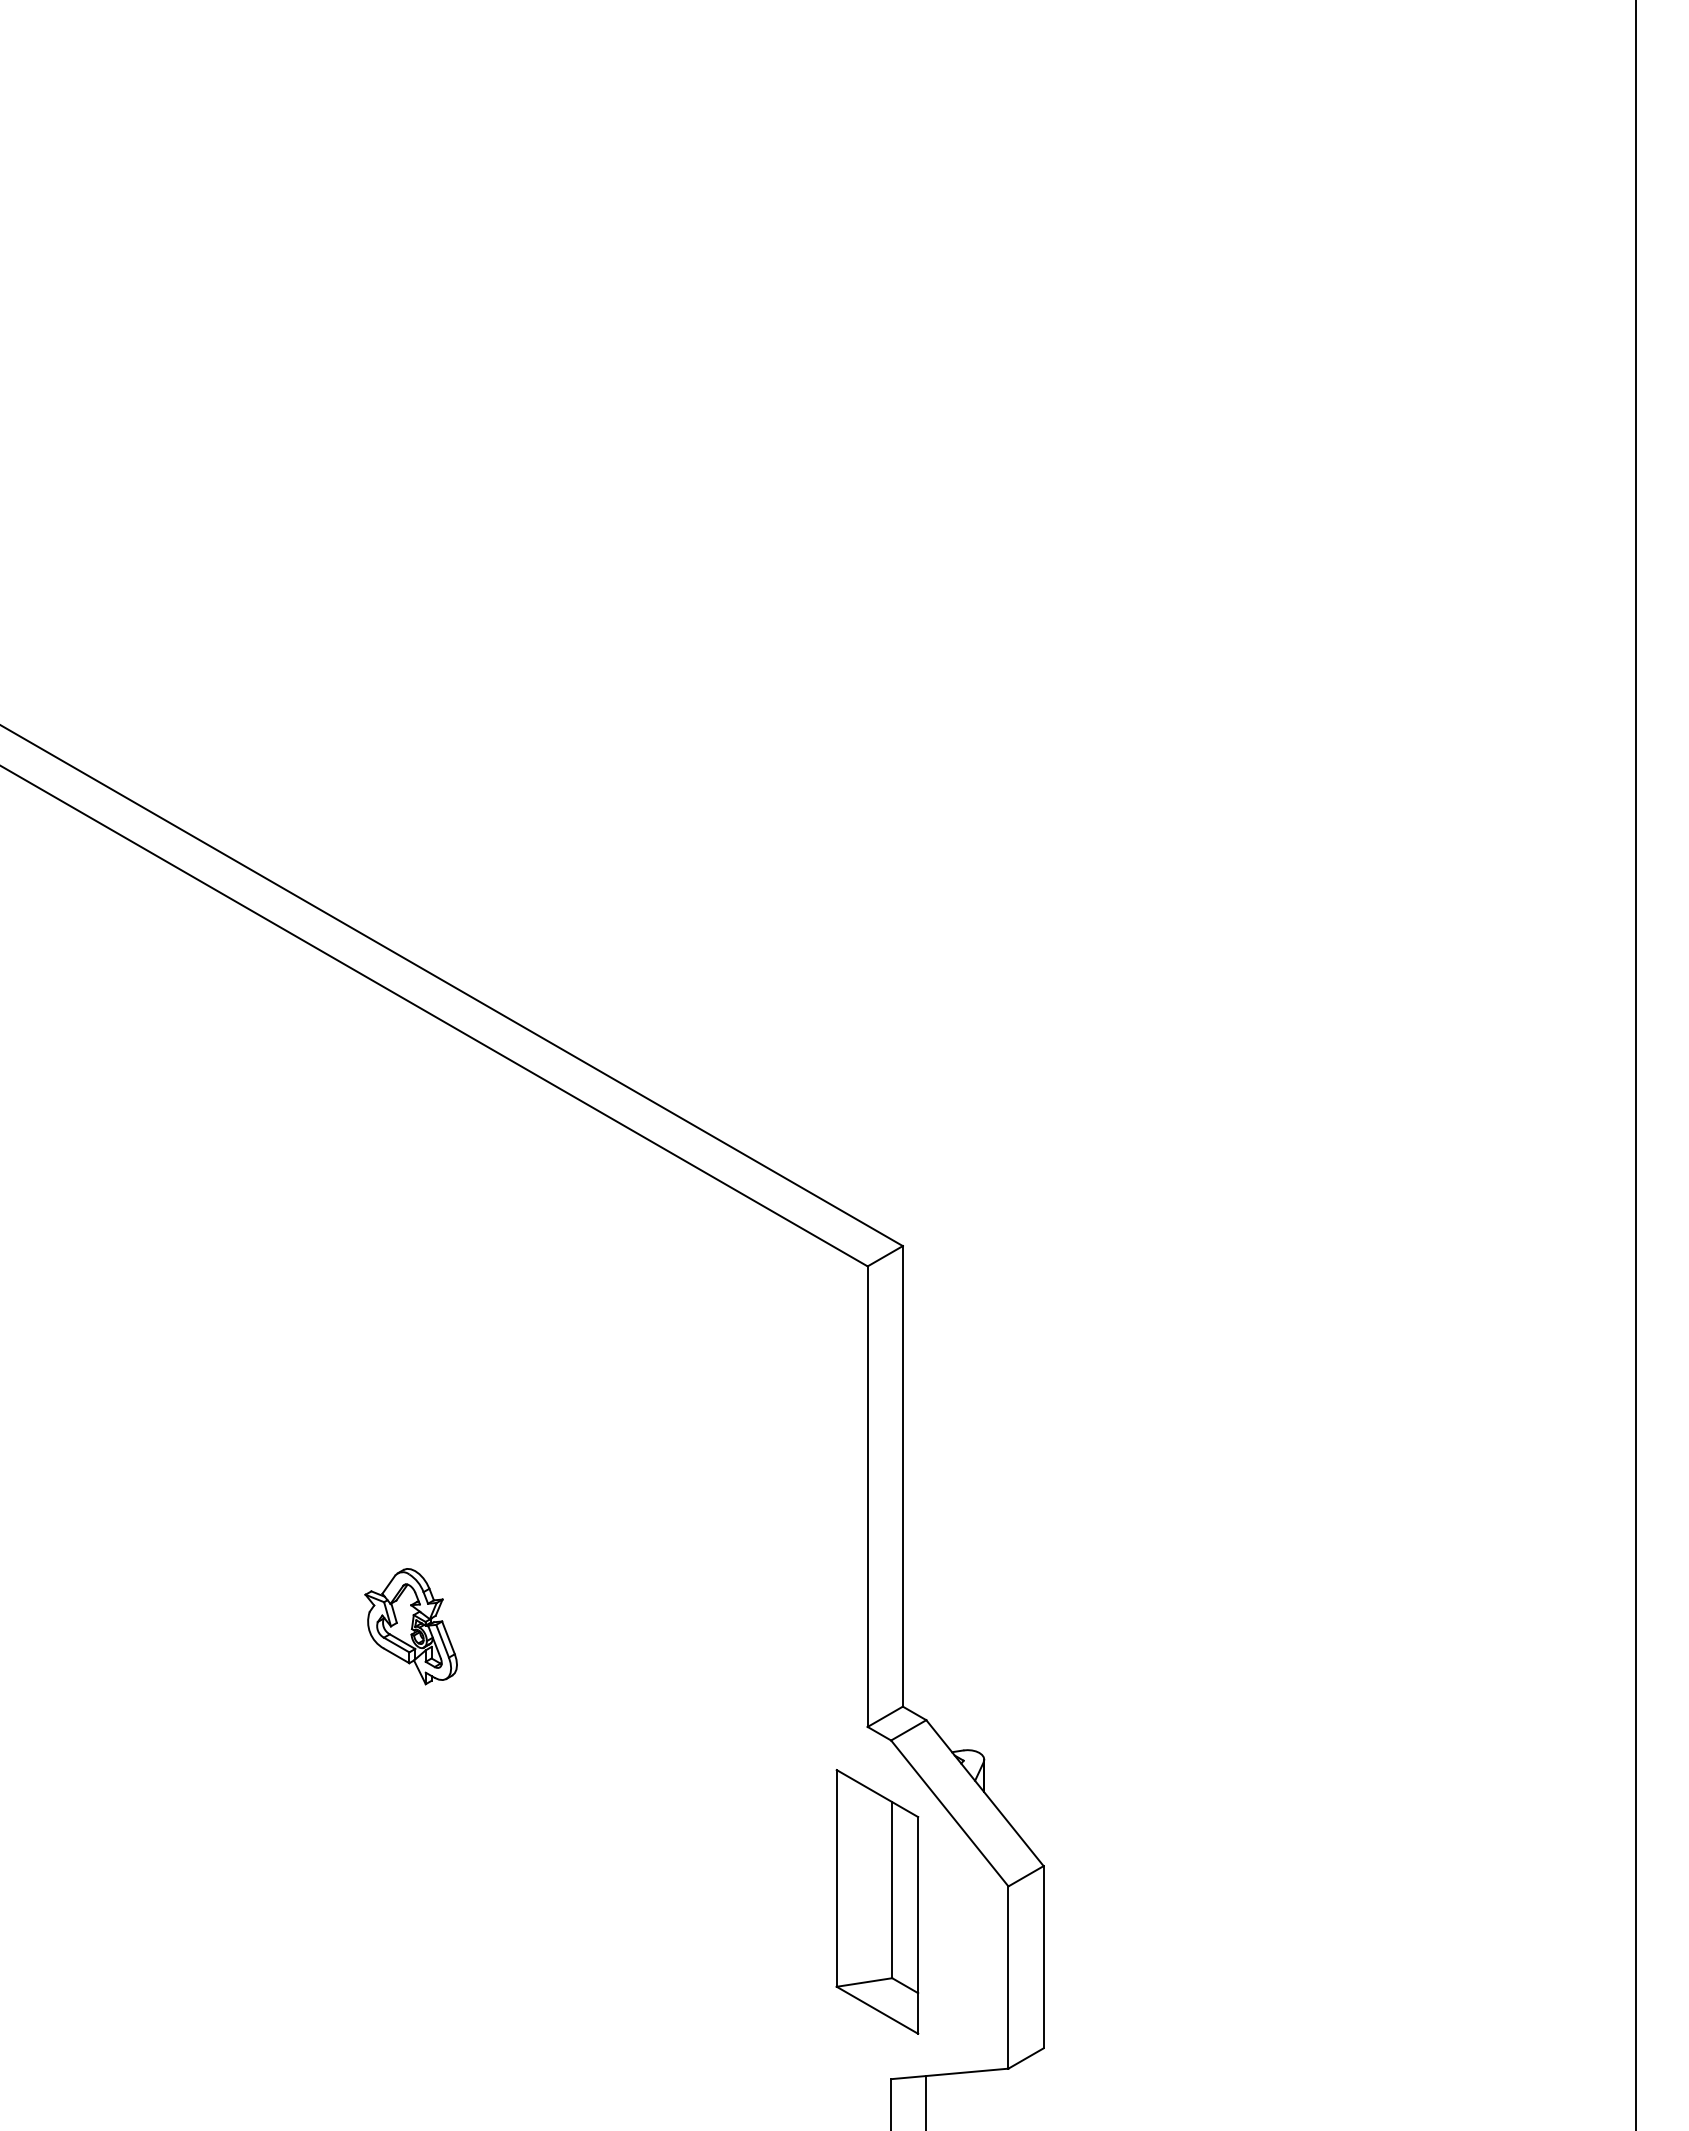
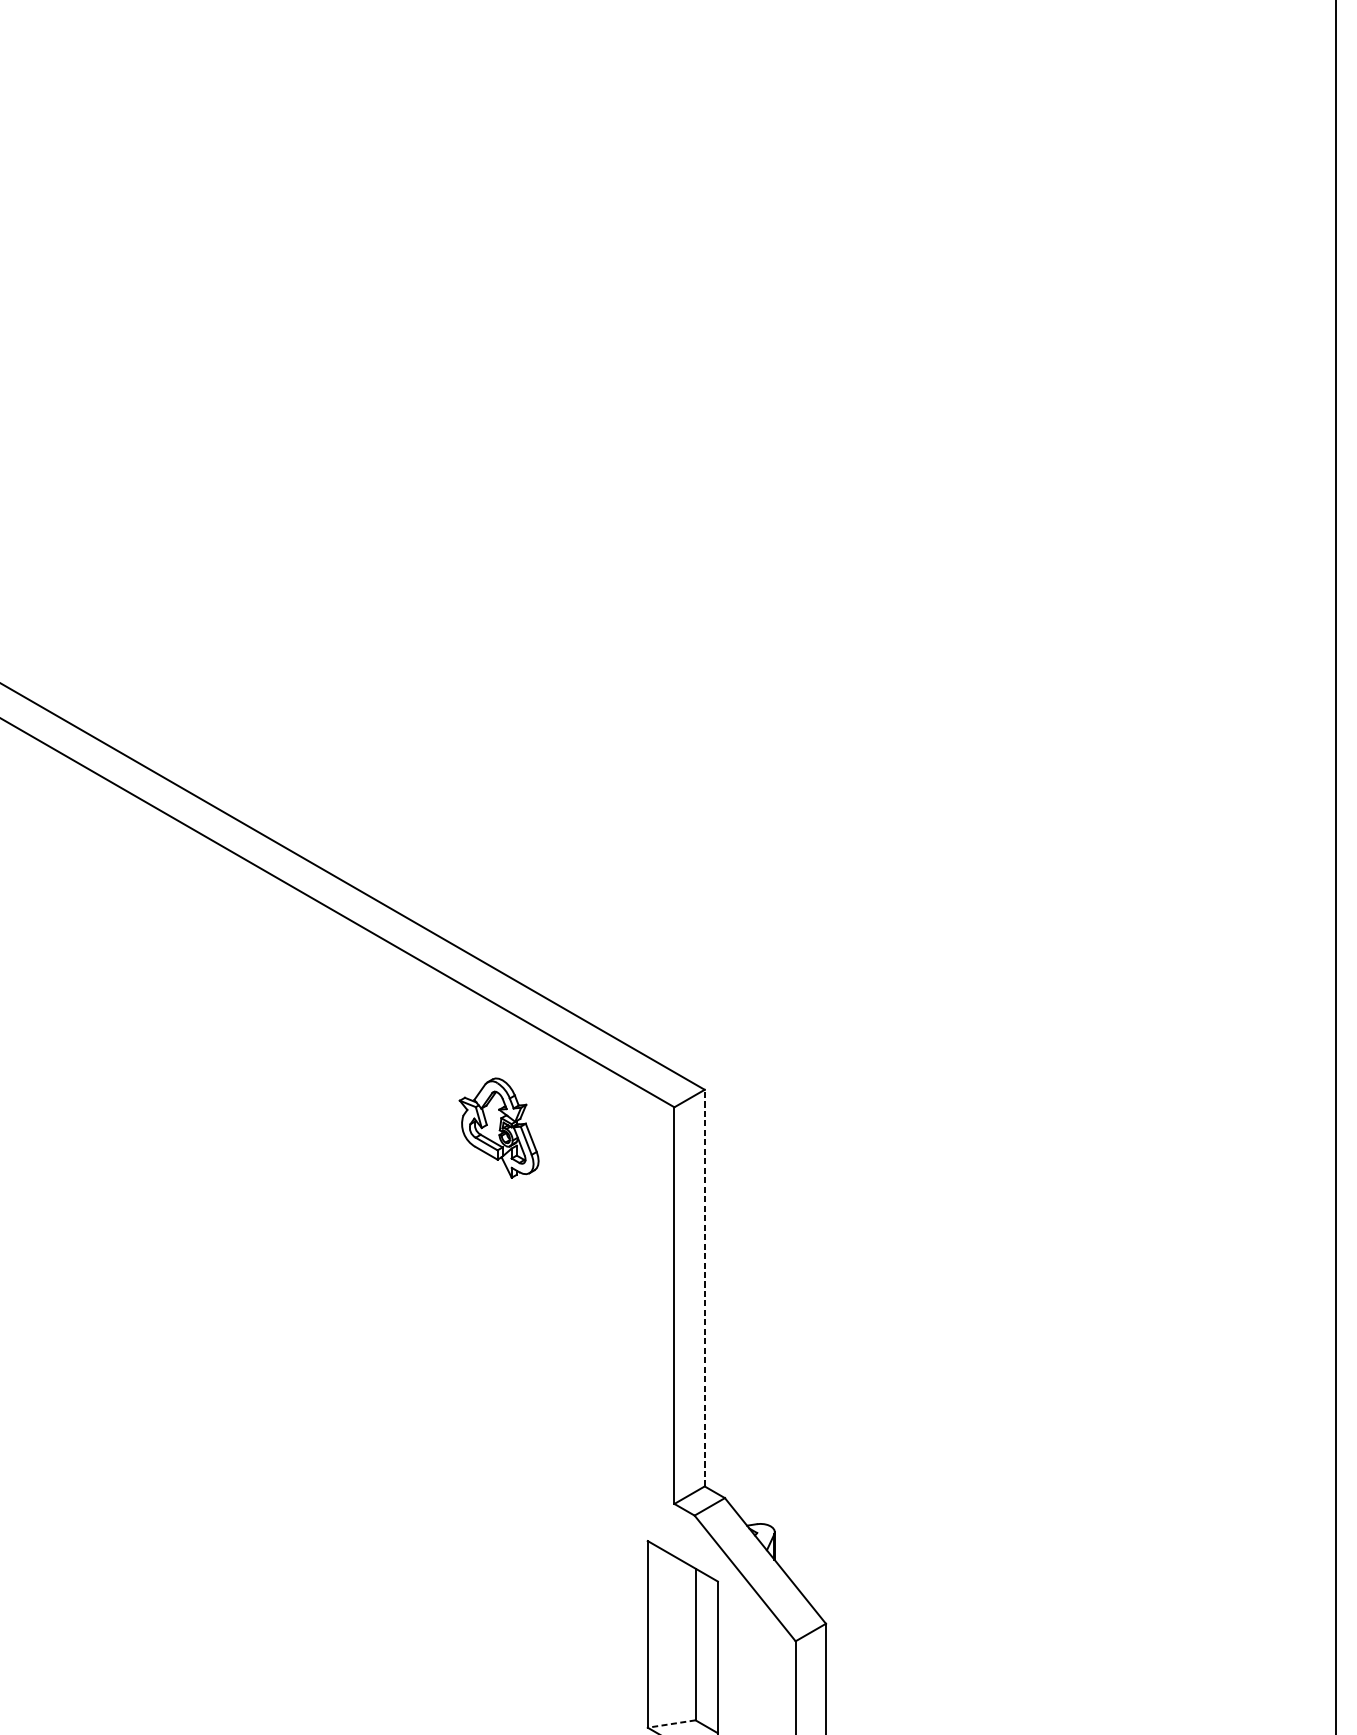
line: (902, 1475) -> (704, 1287), solid -> dashed
part: (410, 1626) -> (498, 1128), moved
line: (864, 1982) -> (671, 1724), solid -> dashed

